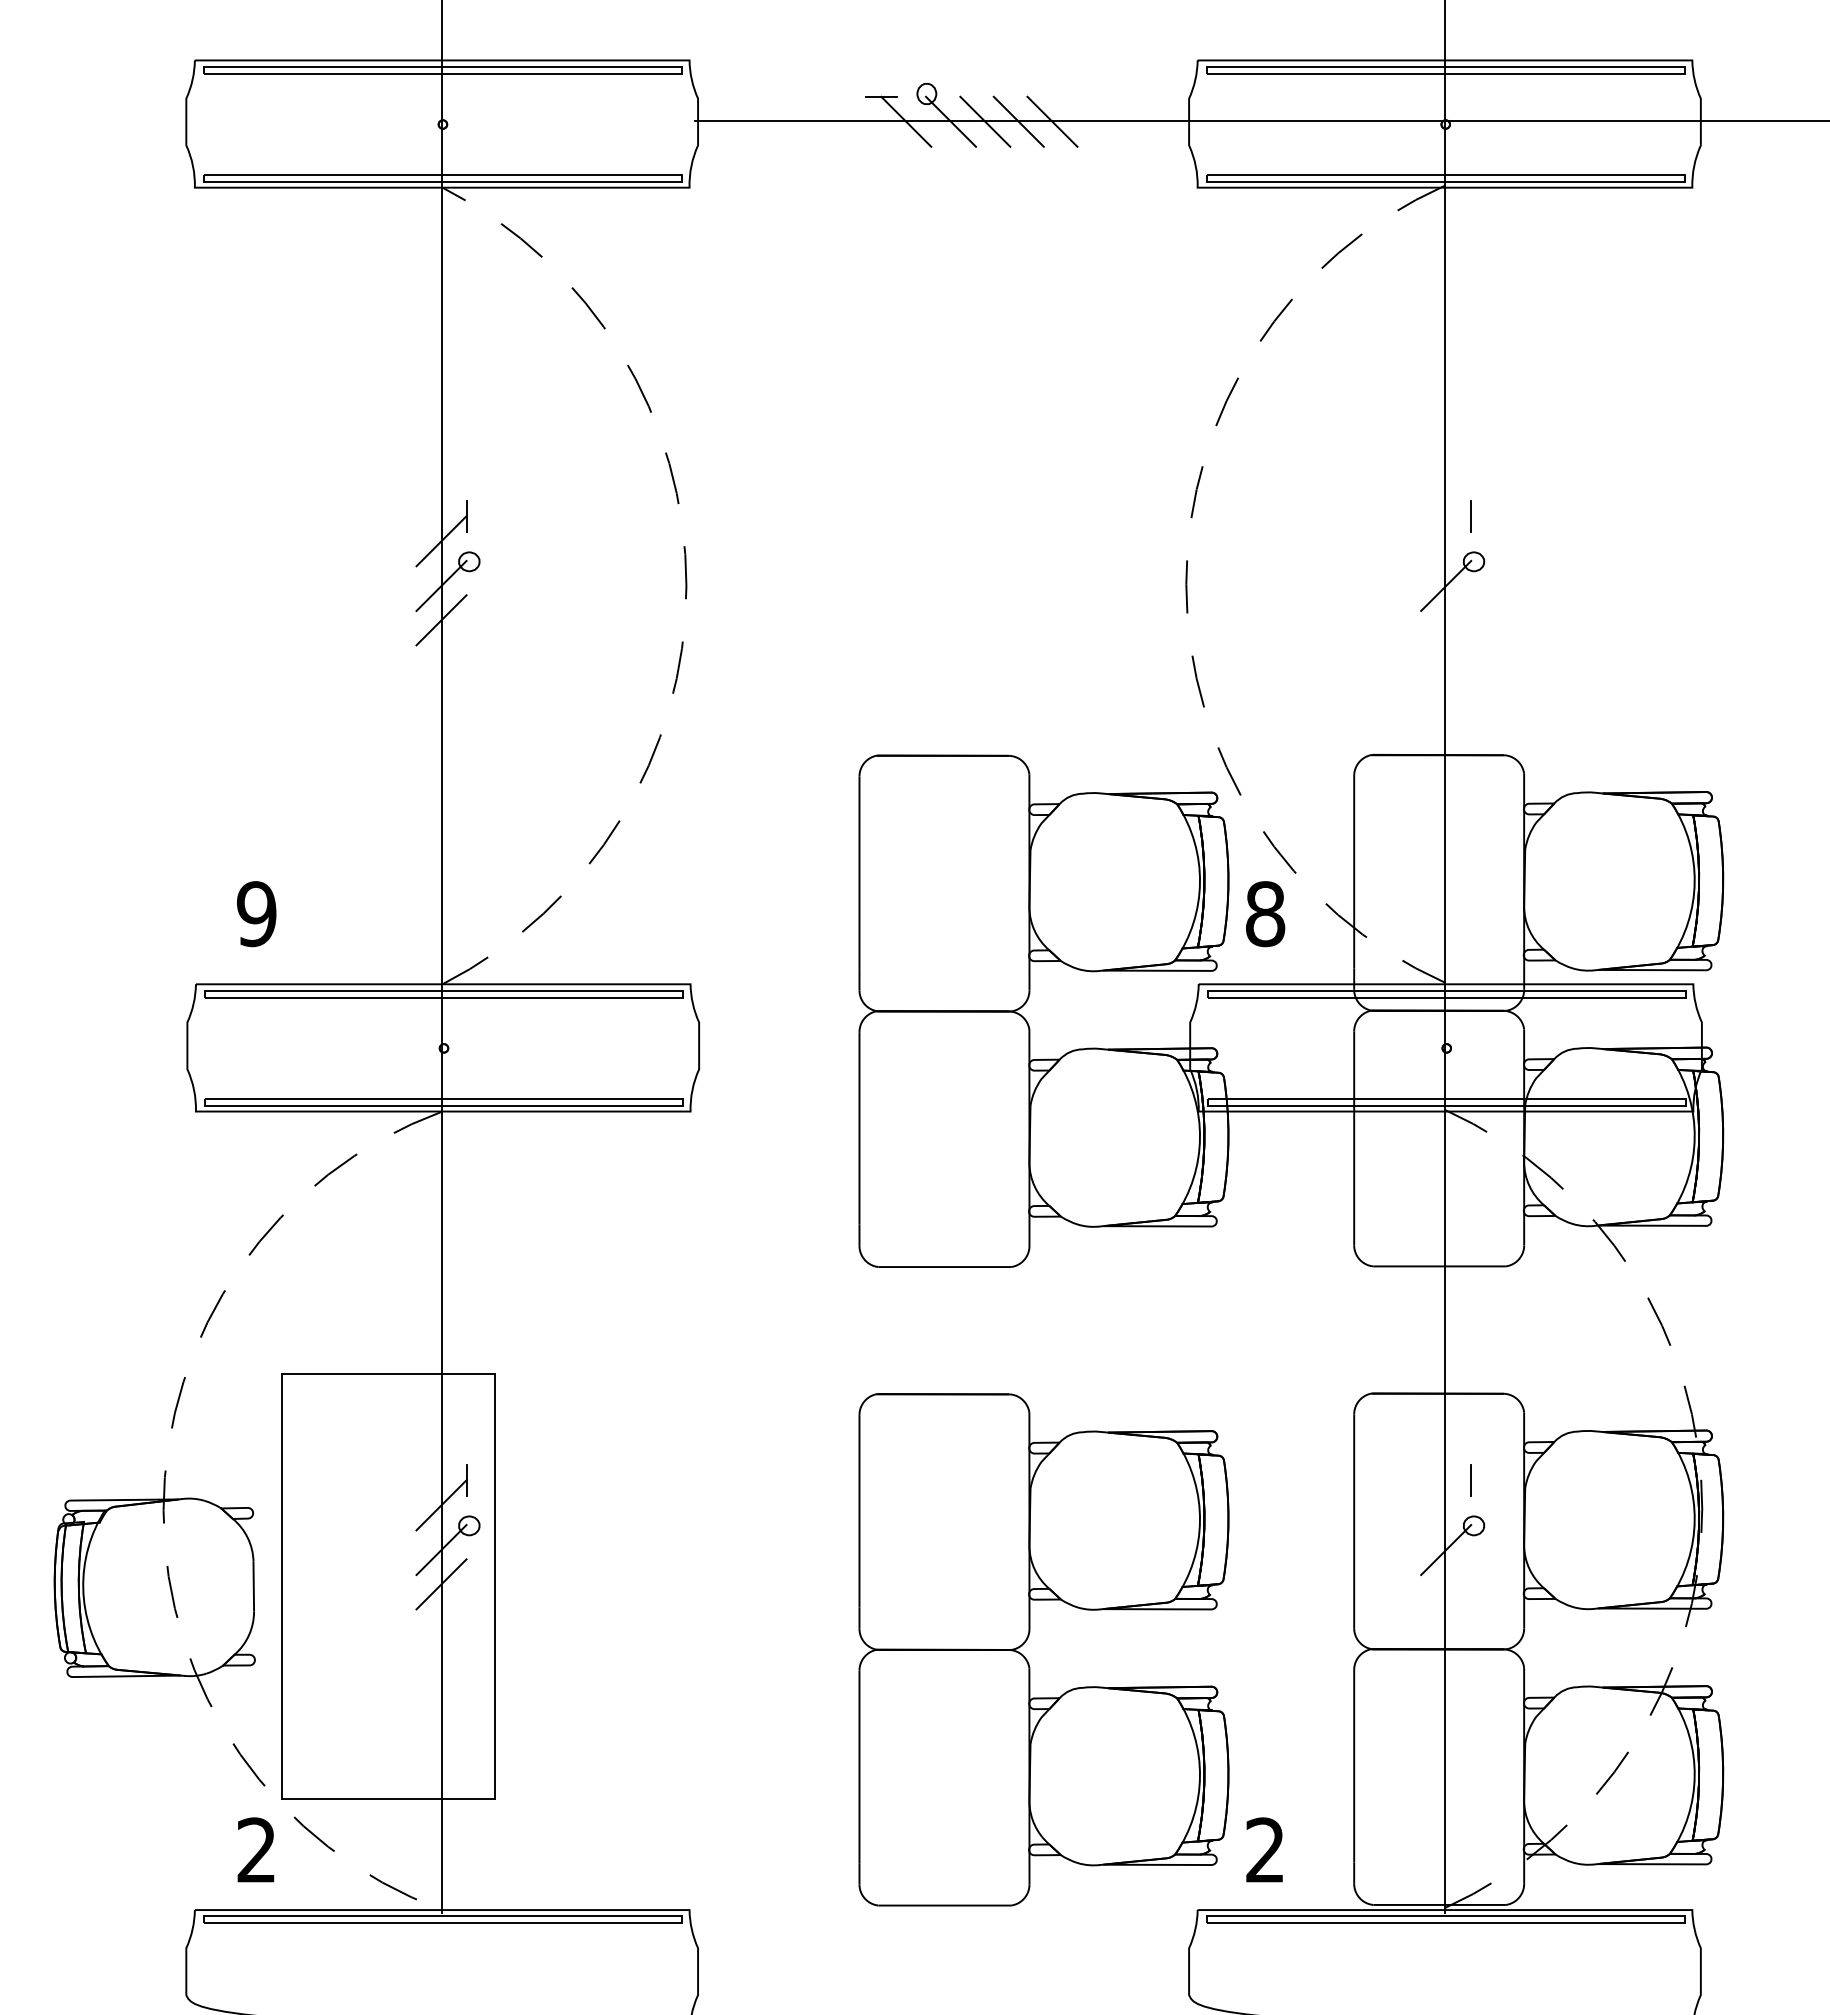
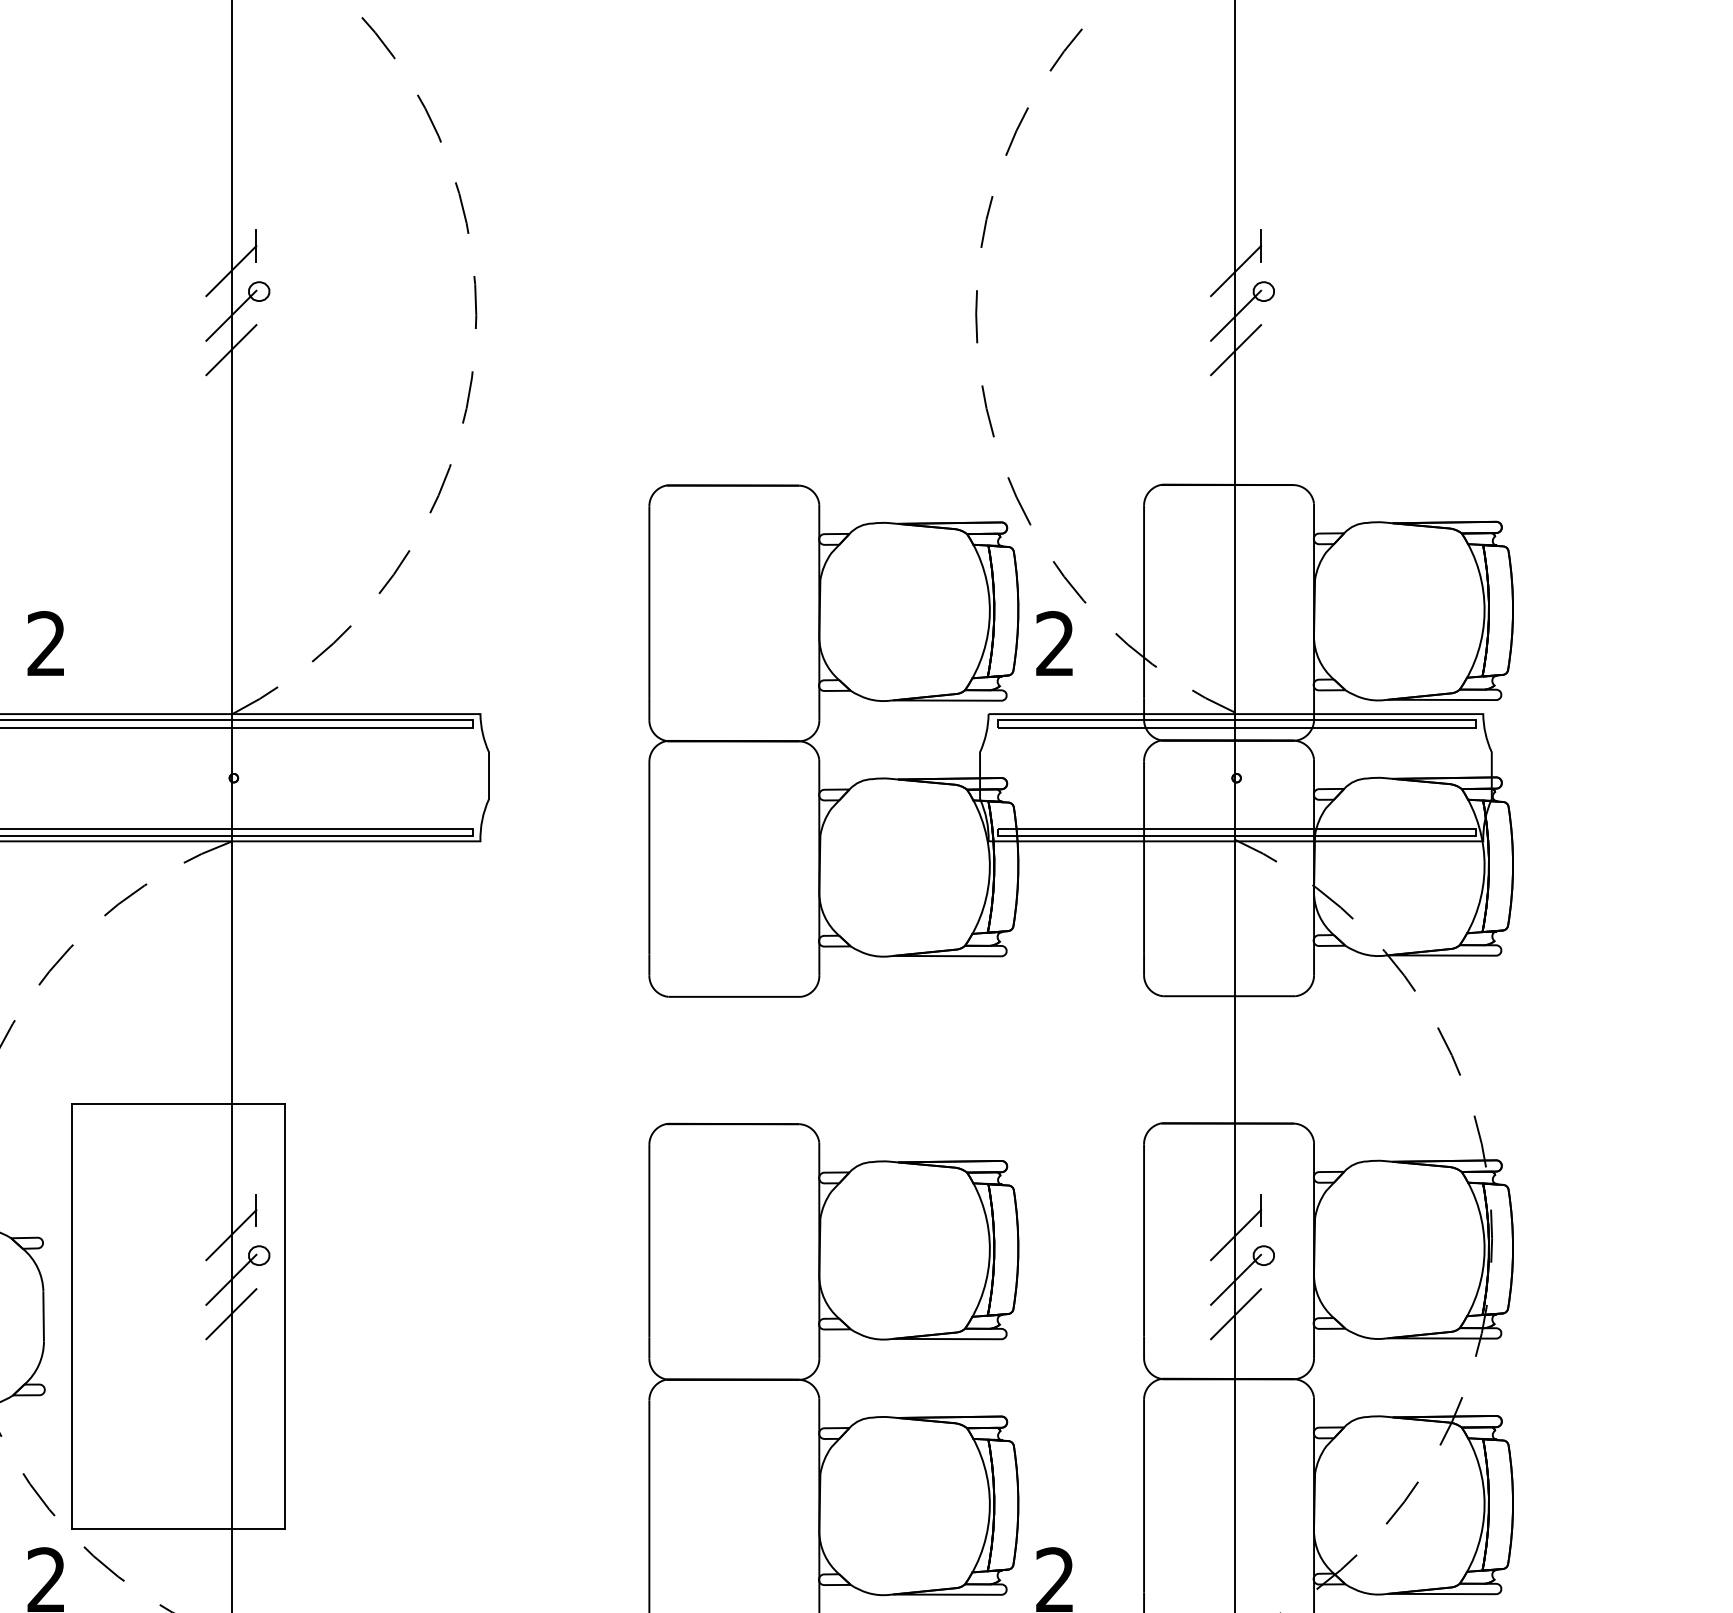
line: (1446, 541) -> (1236, 271), added
line: (1446, 620) -> (1236, 350), added
text: (256, 914) -> (46, 644), 9 -> 2
text: (1265, 914) -> (1055, 644), 8 -> 2
line: (1446, 1505) -> (1236, 1235), added
line: (1446, 1584) -> (1236, 1314), added

